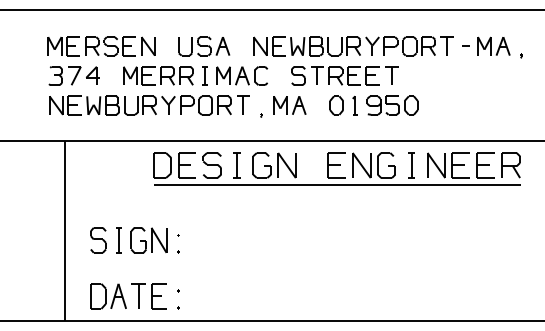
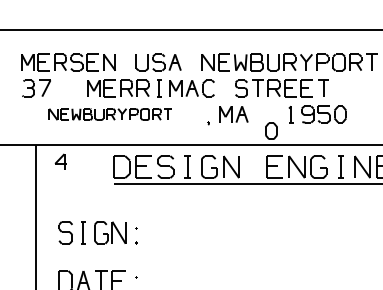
part: (92, 75) -> (60, 161), moved
part: (149, 105) -> (110, 114), size x0.7
part: (336, 105) -> (271, 131), moved

